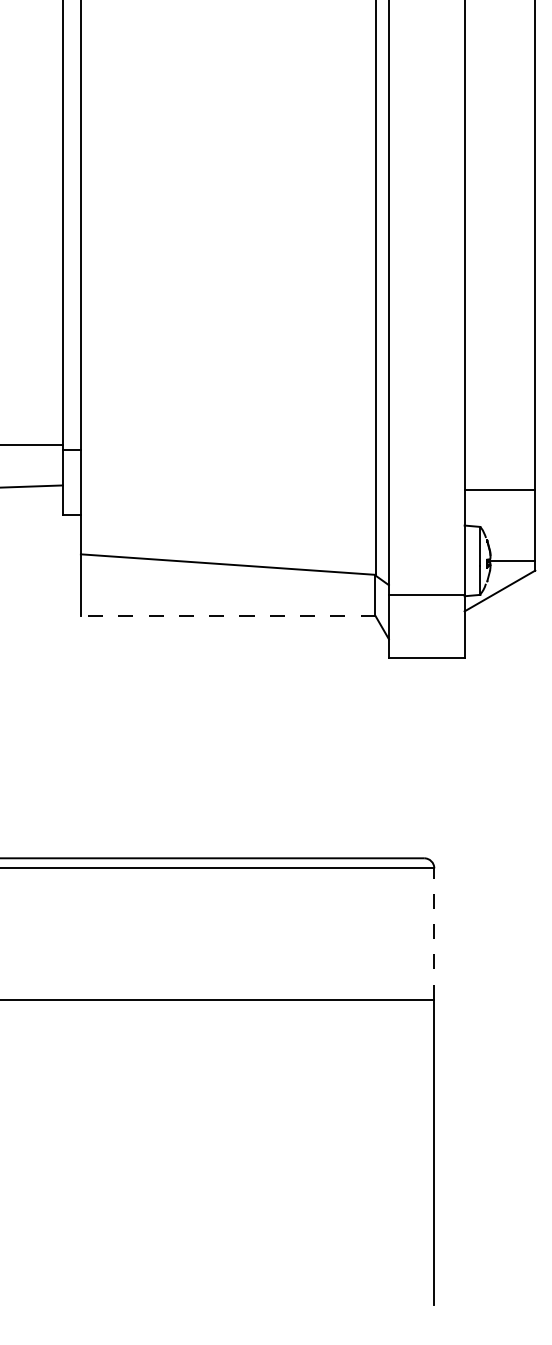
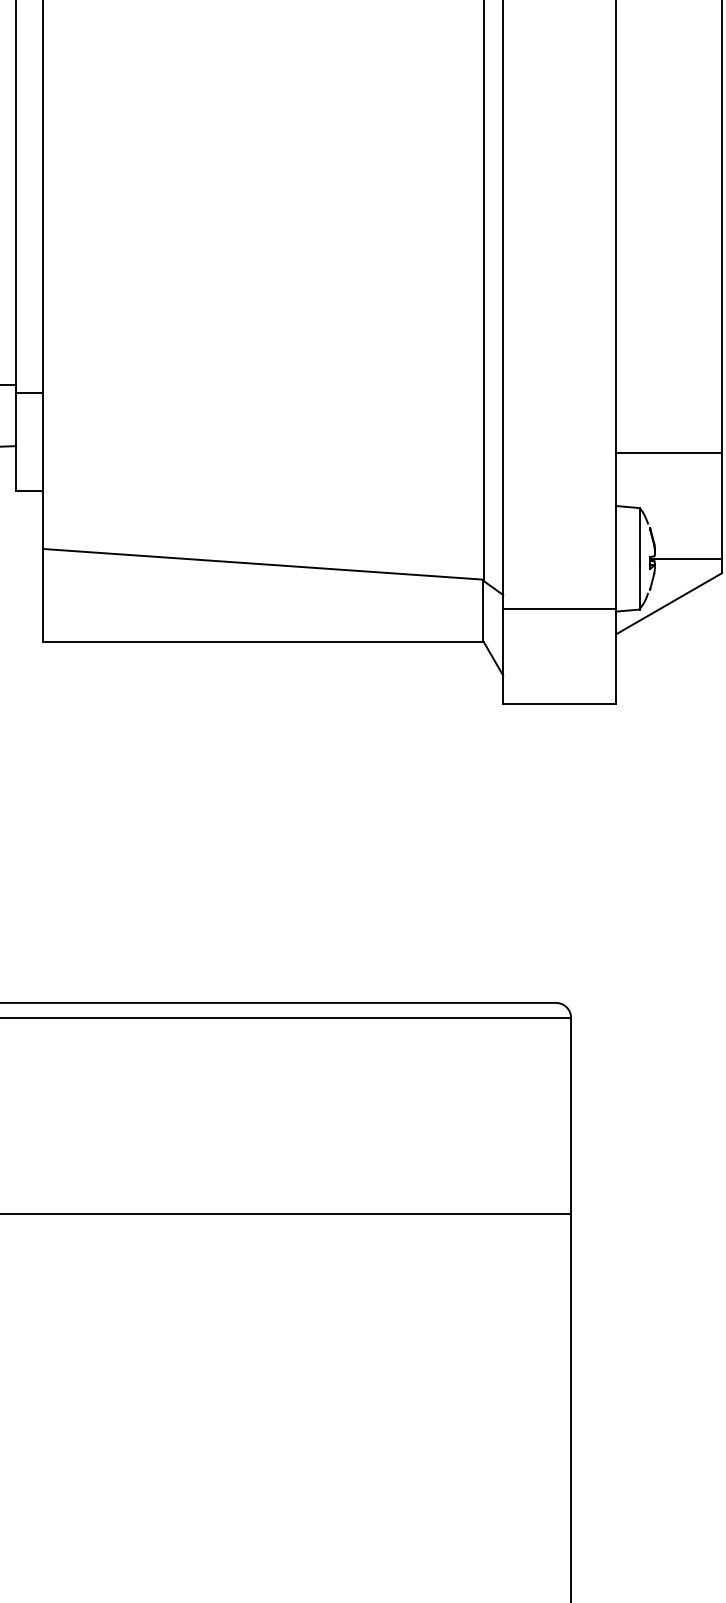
line: (227, 616) -> (262, 641), dashed -> solid
line: (434, 934) -> (571, 1116), dashed -> solid

